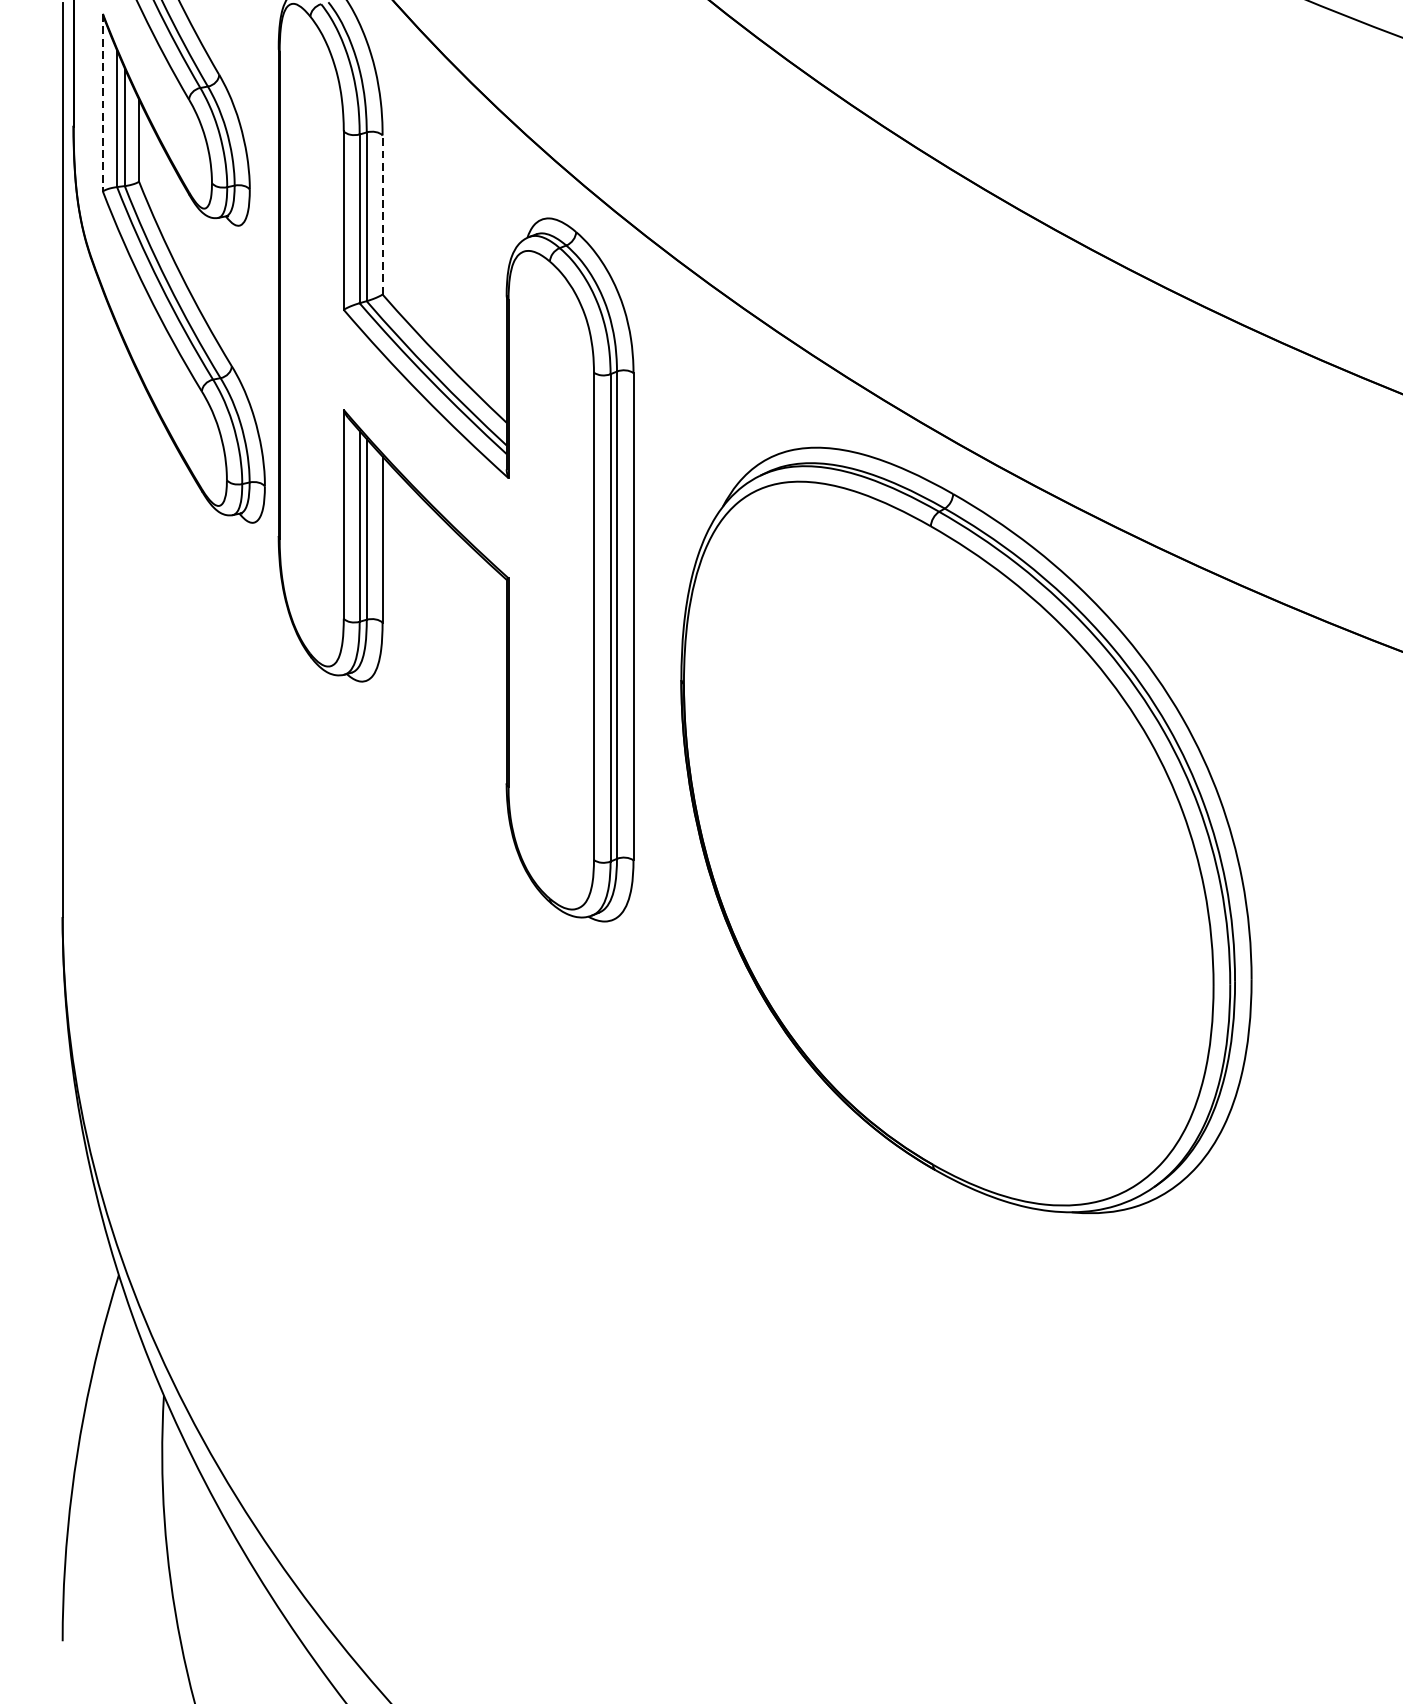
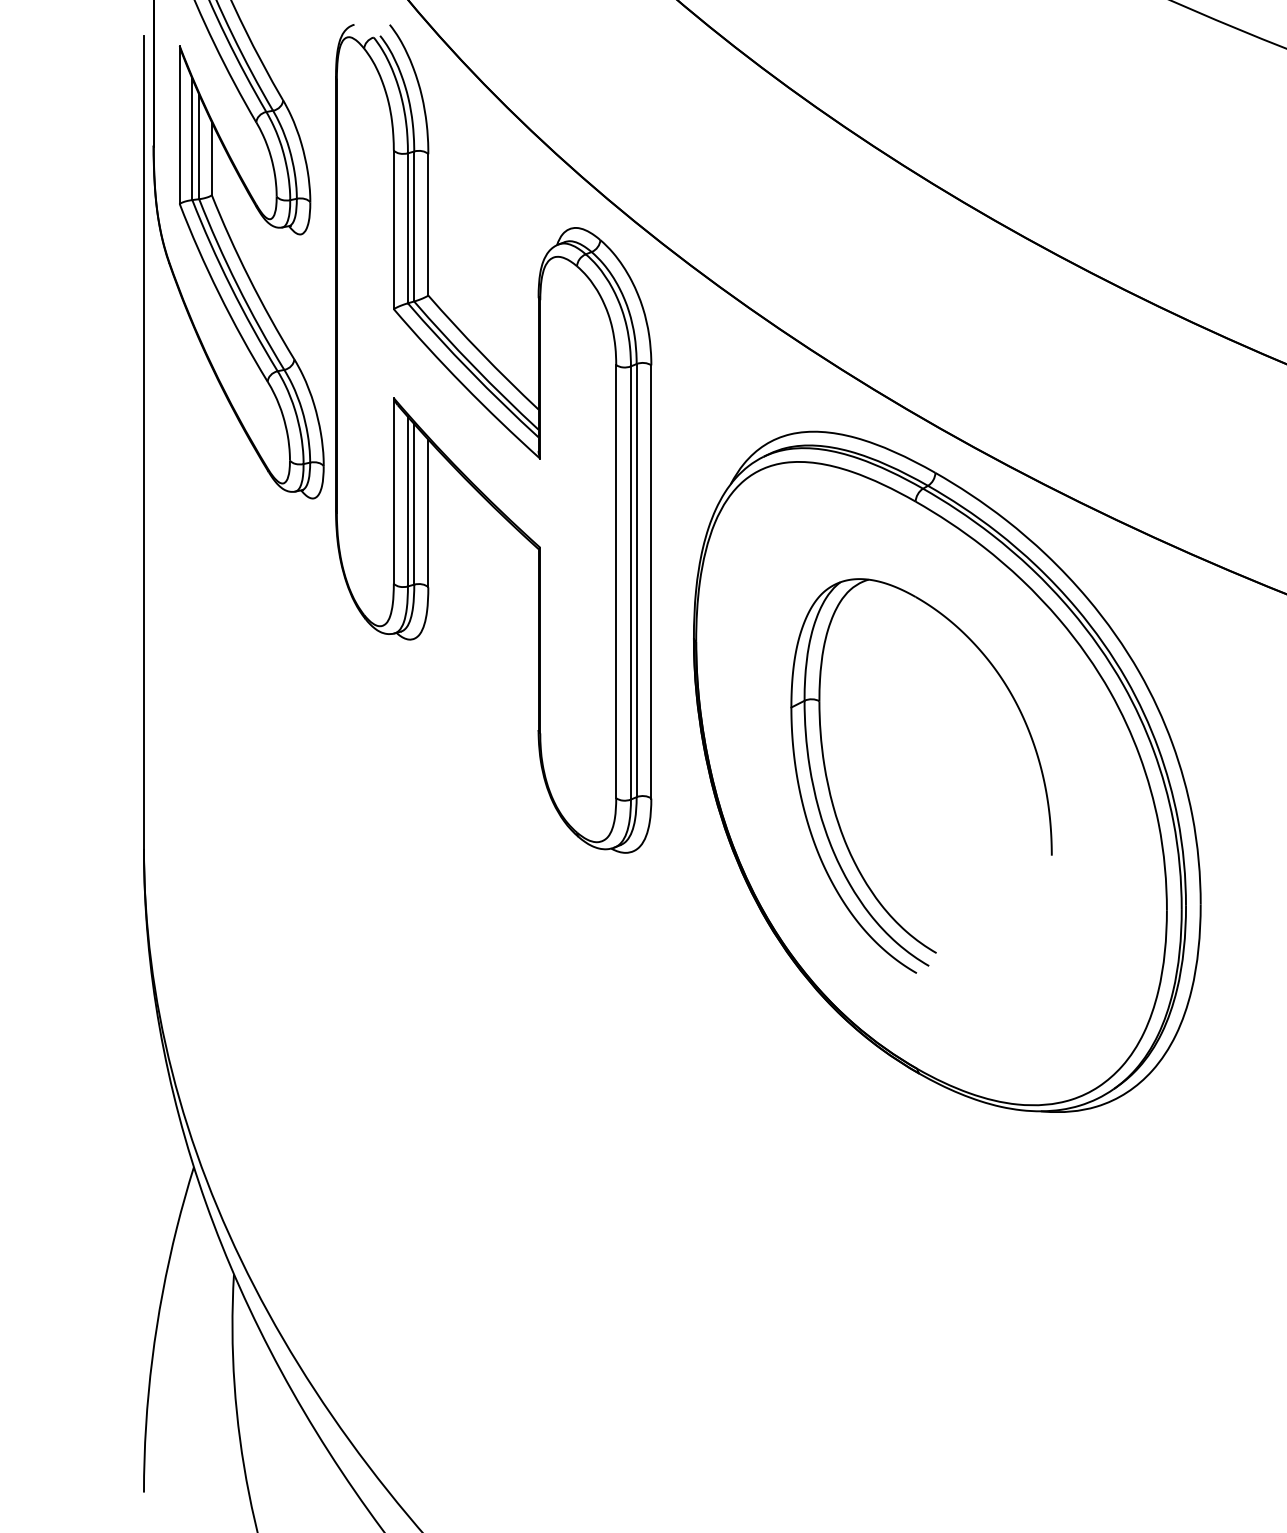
line: (102, 103) -> (179, 125), dashed -> solid
line: (382, 214) -> (428, 224), dashed -> solid
part: (837, 860) -> (832, 798), added

